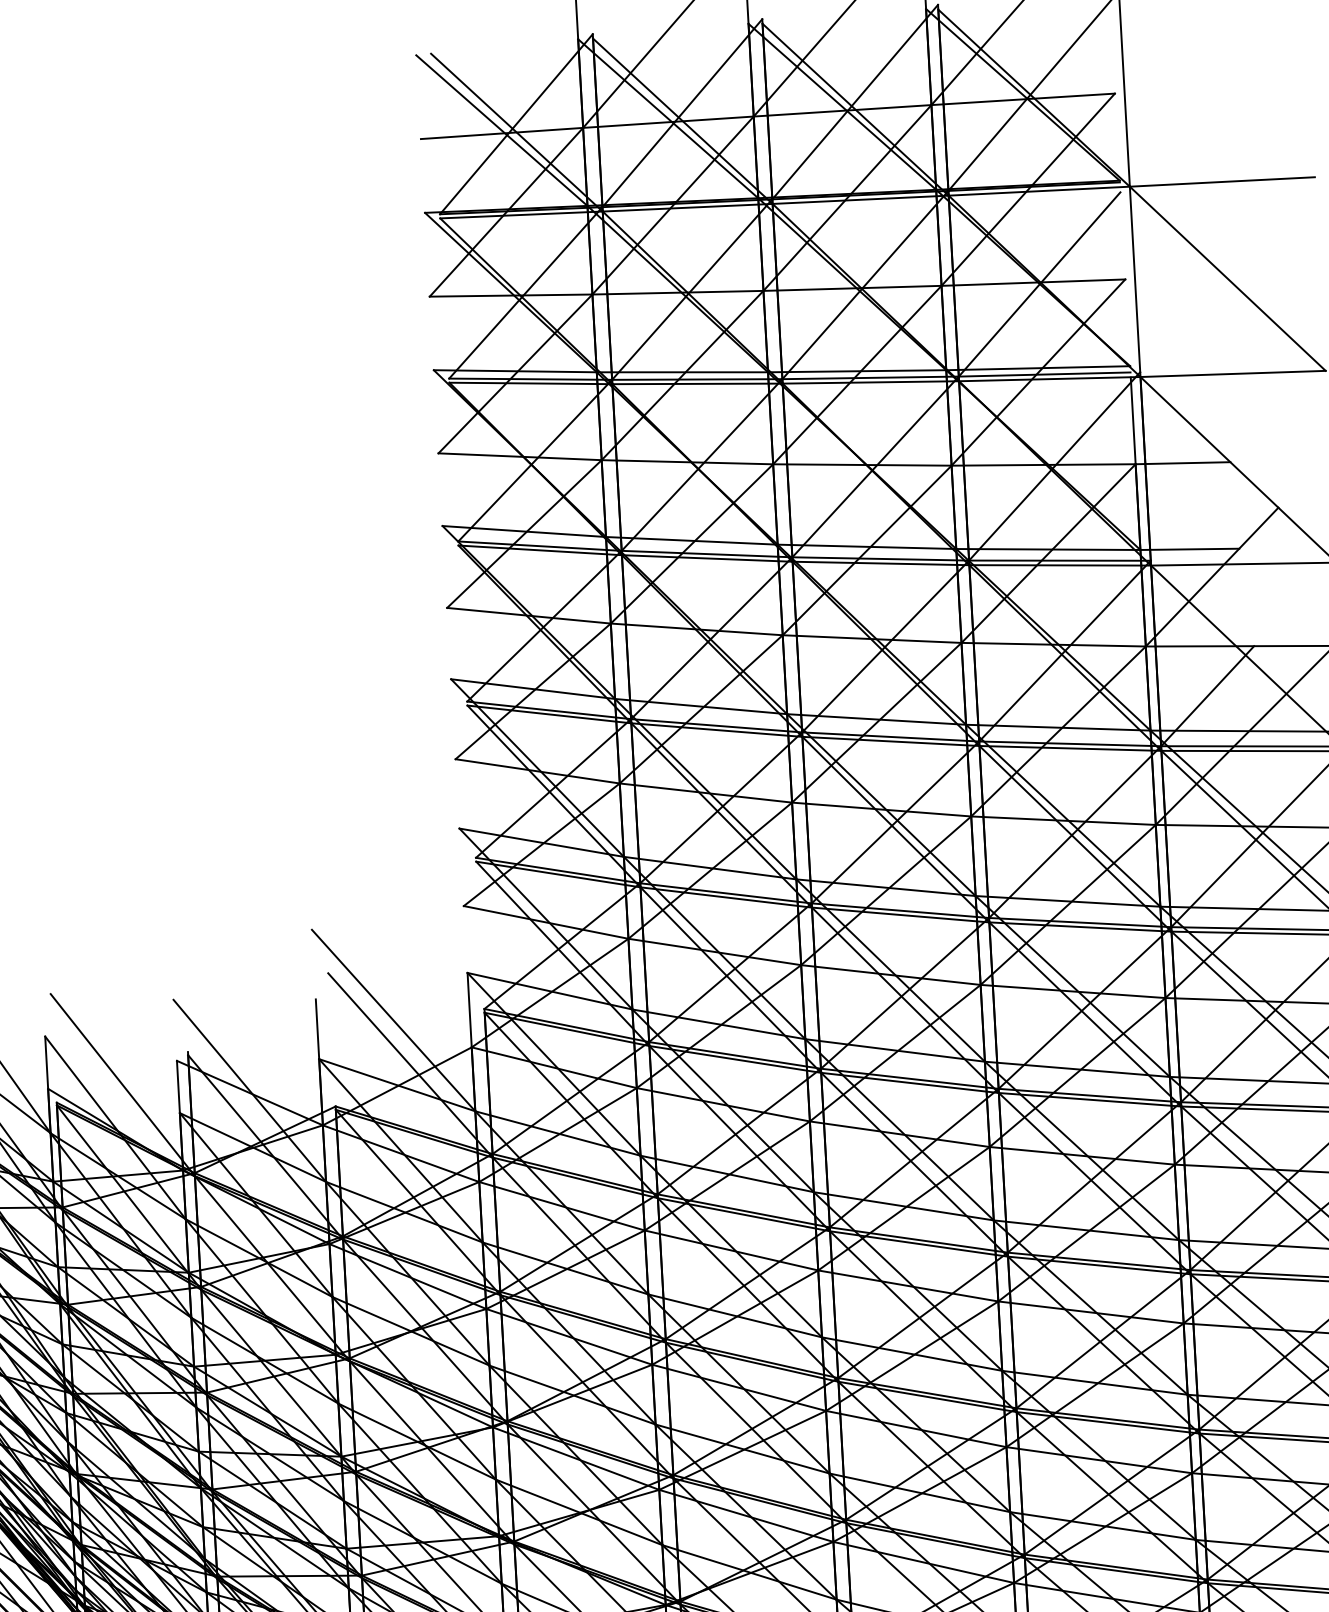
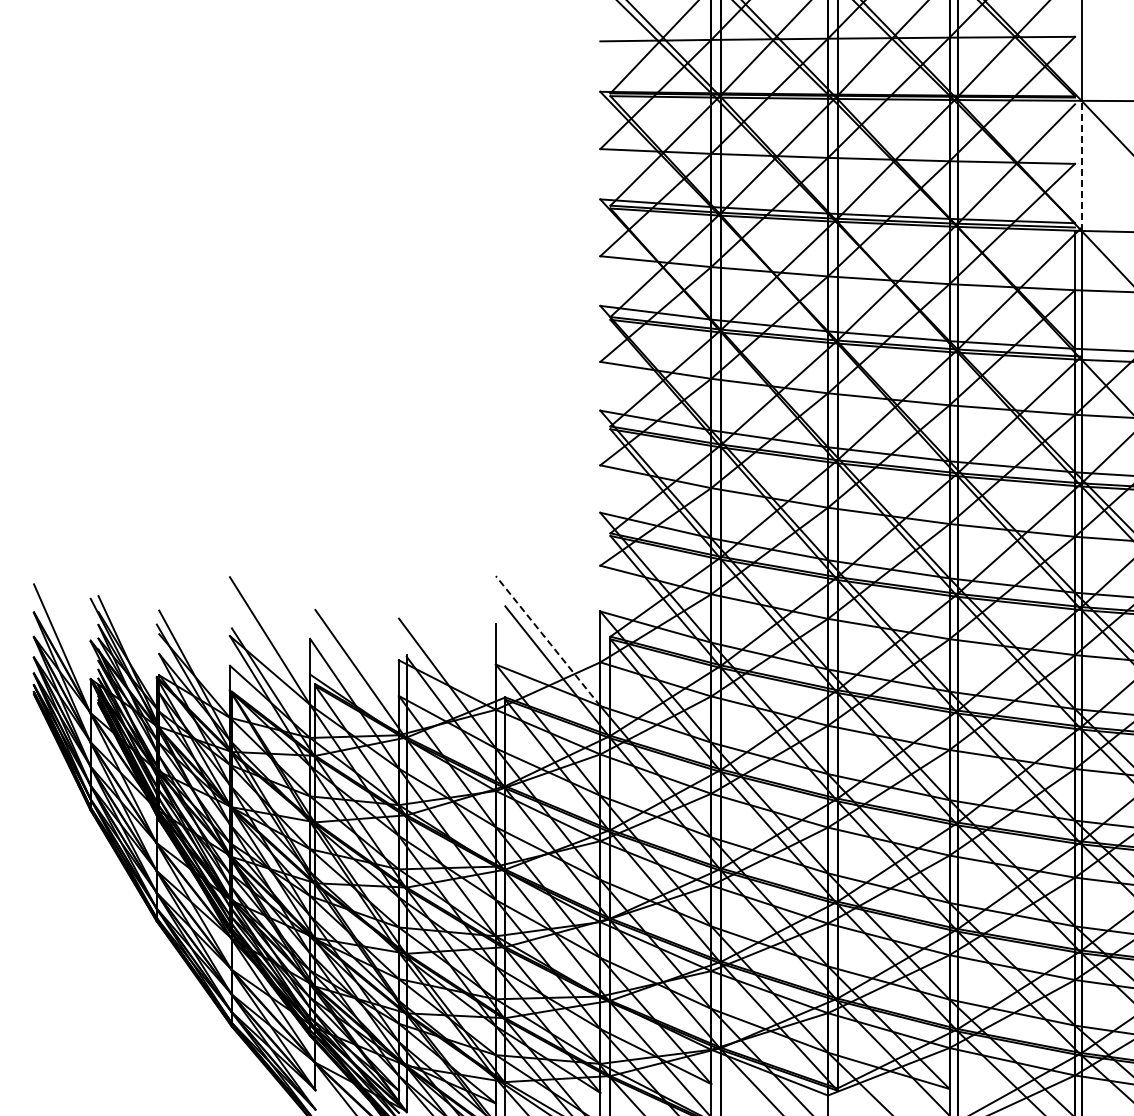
line: (1134, 281) -> (1081, 165), solid -> dashed
line: (392, 1019) -> (547, 640), solid -> dashed

